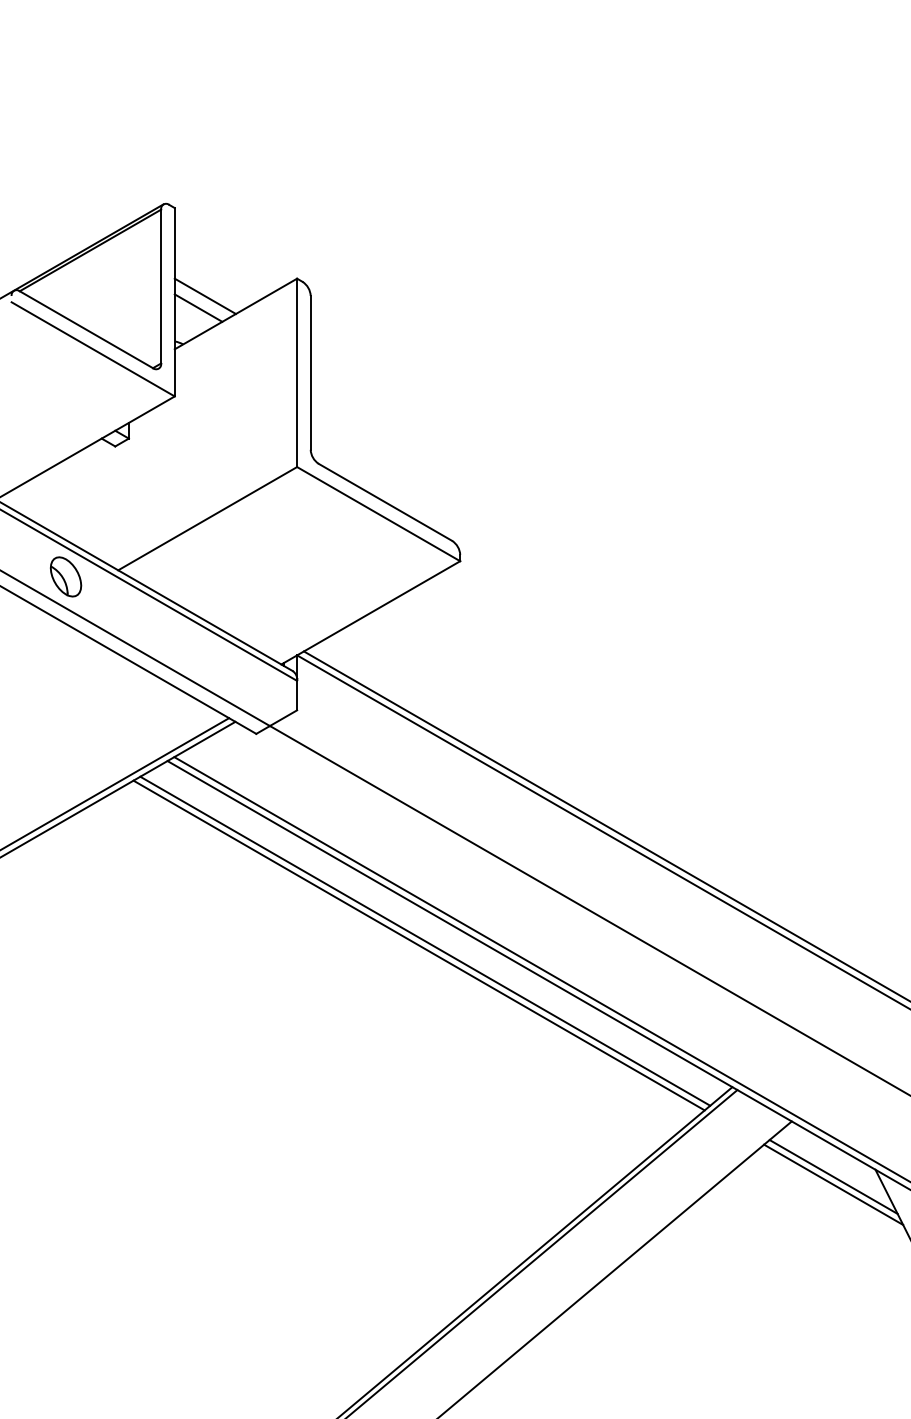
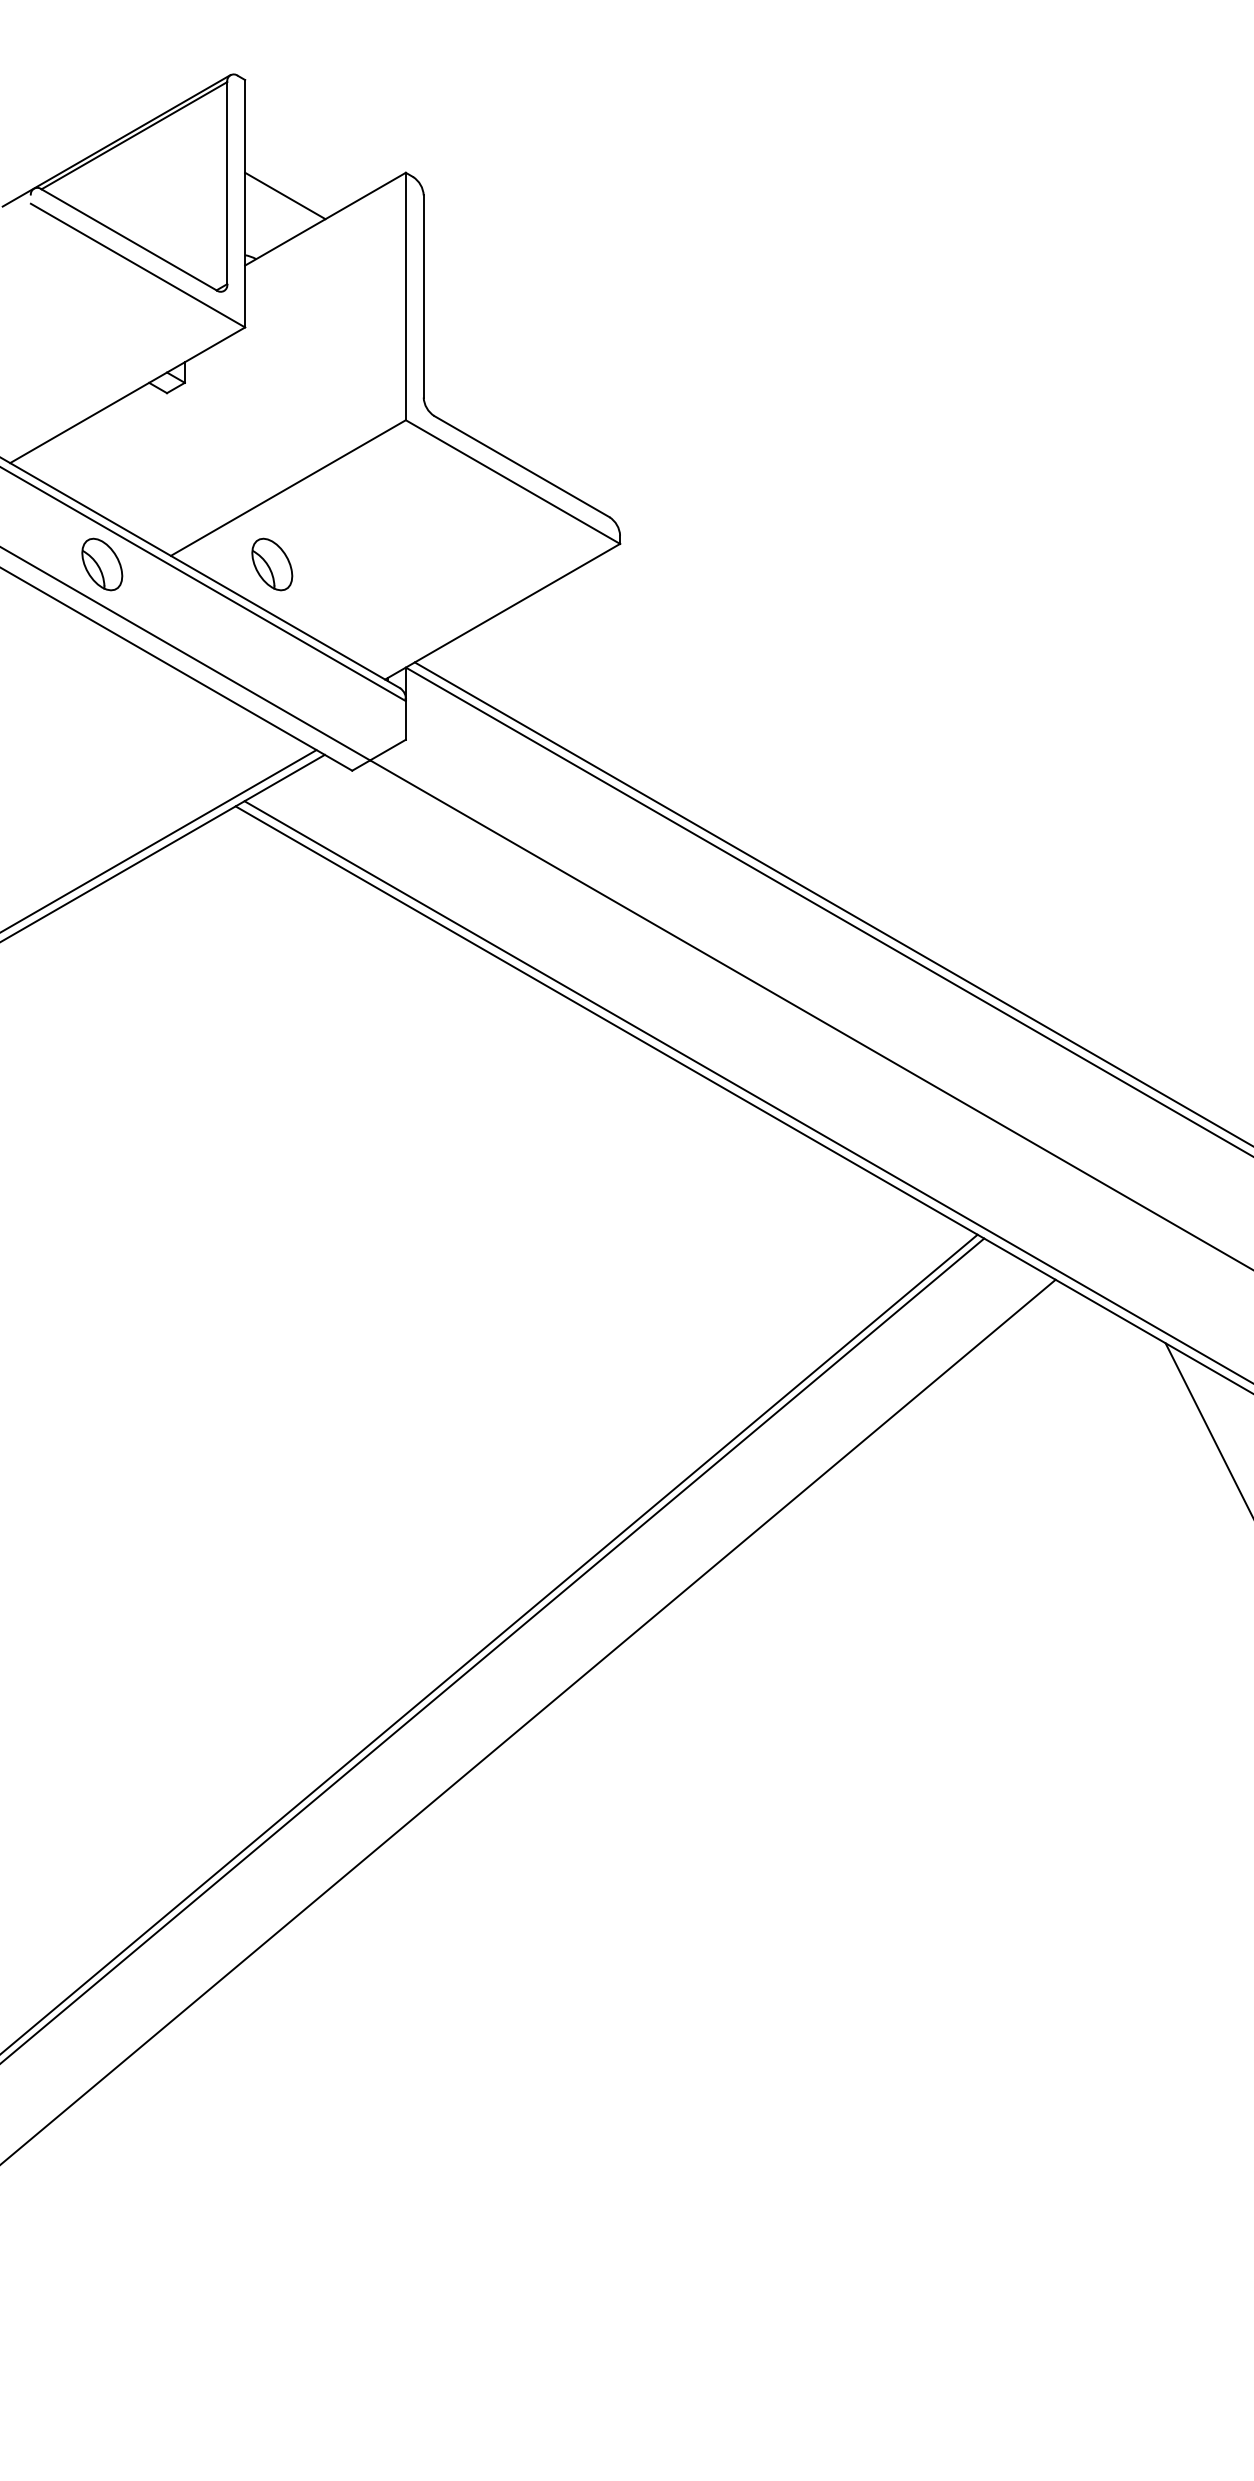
line: (198, 308) -> (276, 211), removed
part: (195, 576) -> (272, 564), added
line: (424, 941) -> (573, 1043), removed
line: (419, 945) -> (566, 1048), removed
line: (833, 1176) -> (1110, 1352), removed
line: (833, 1184) -> (1110, 1362), removed

